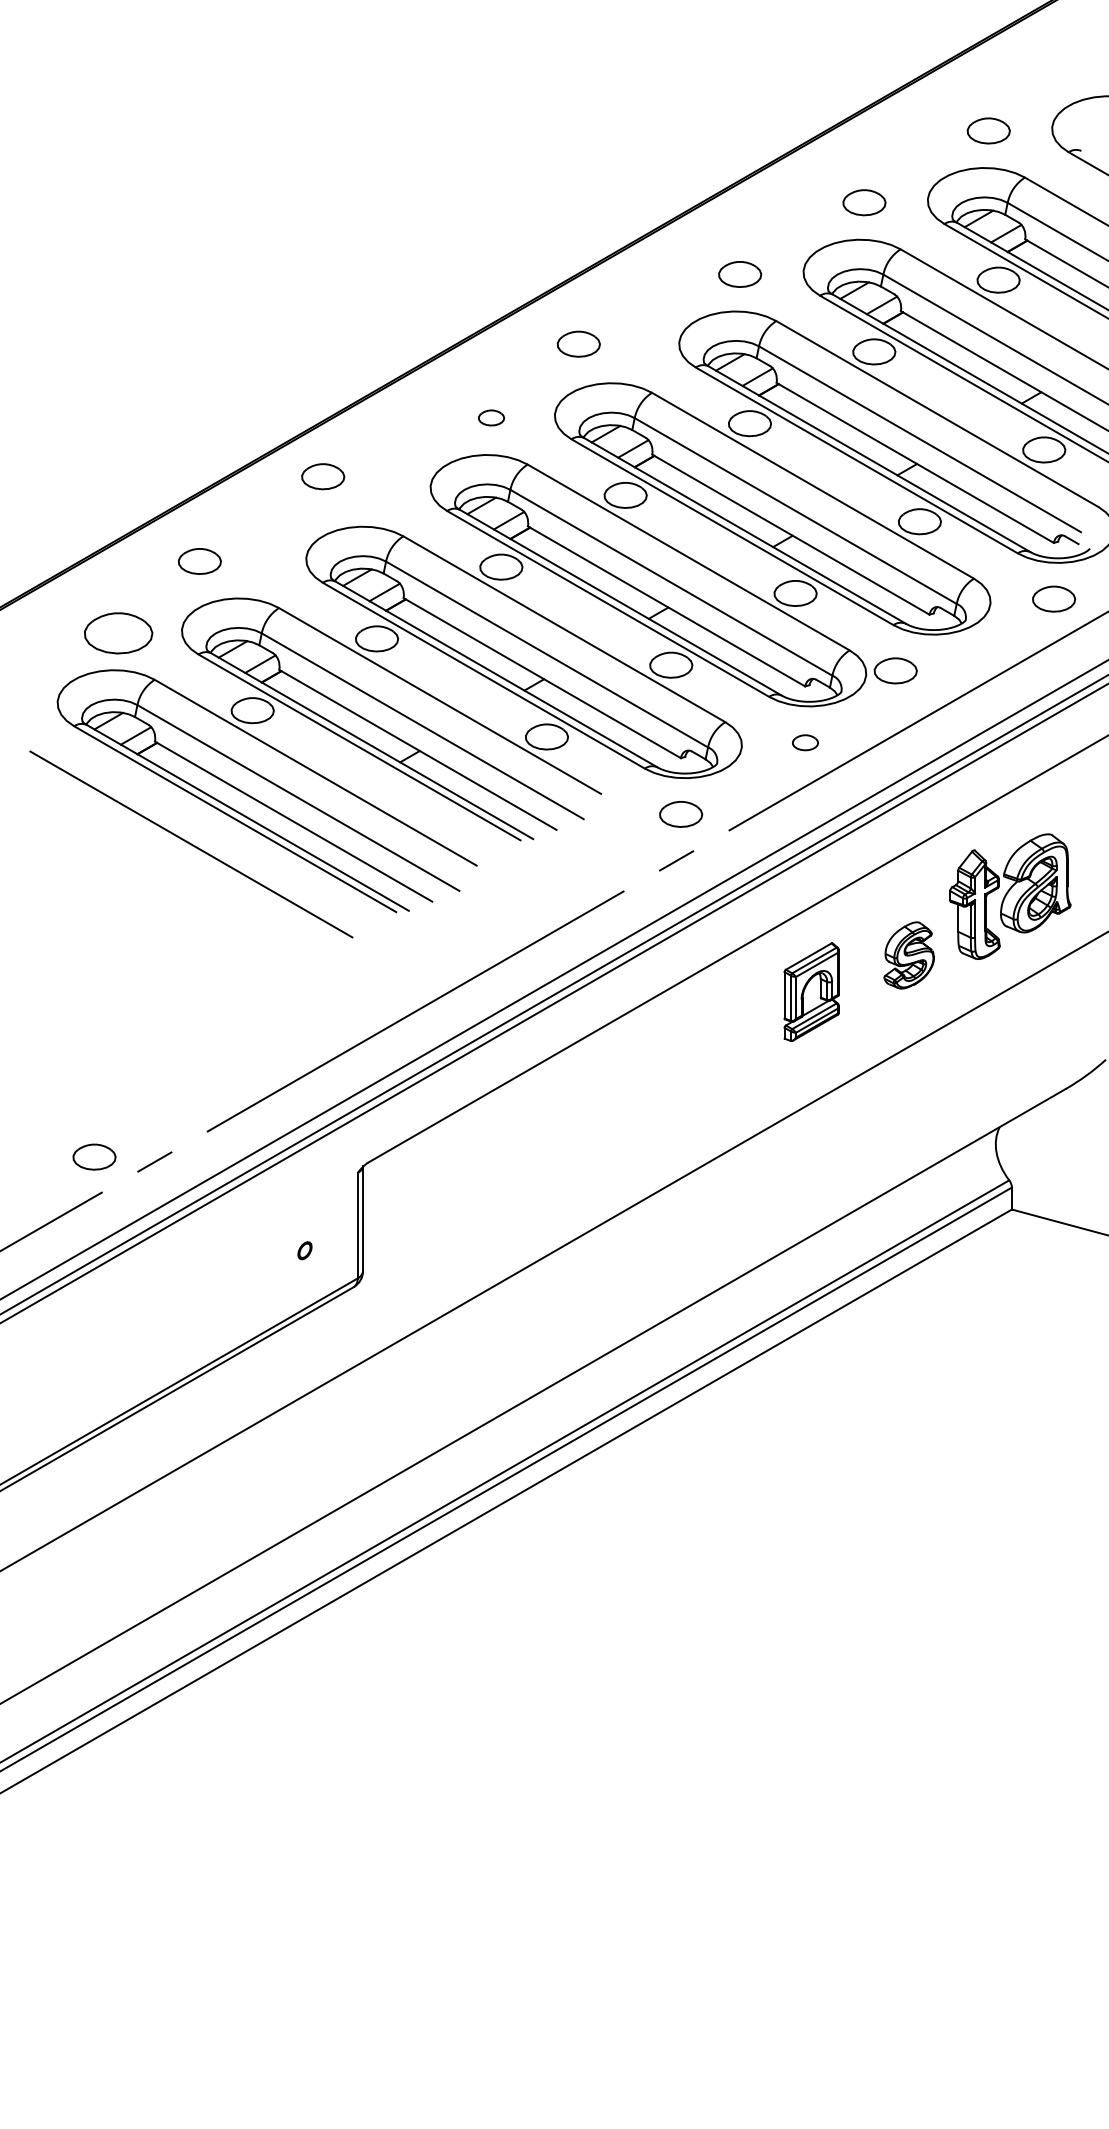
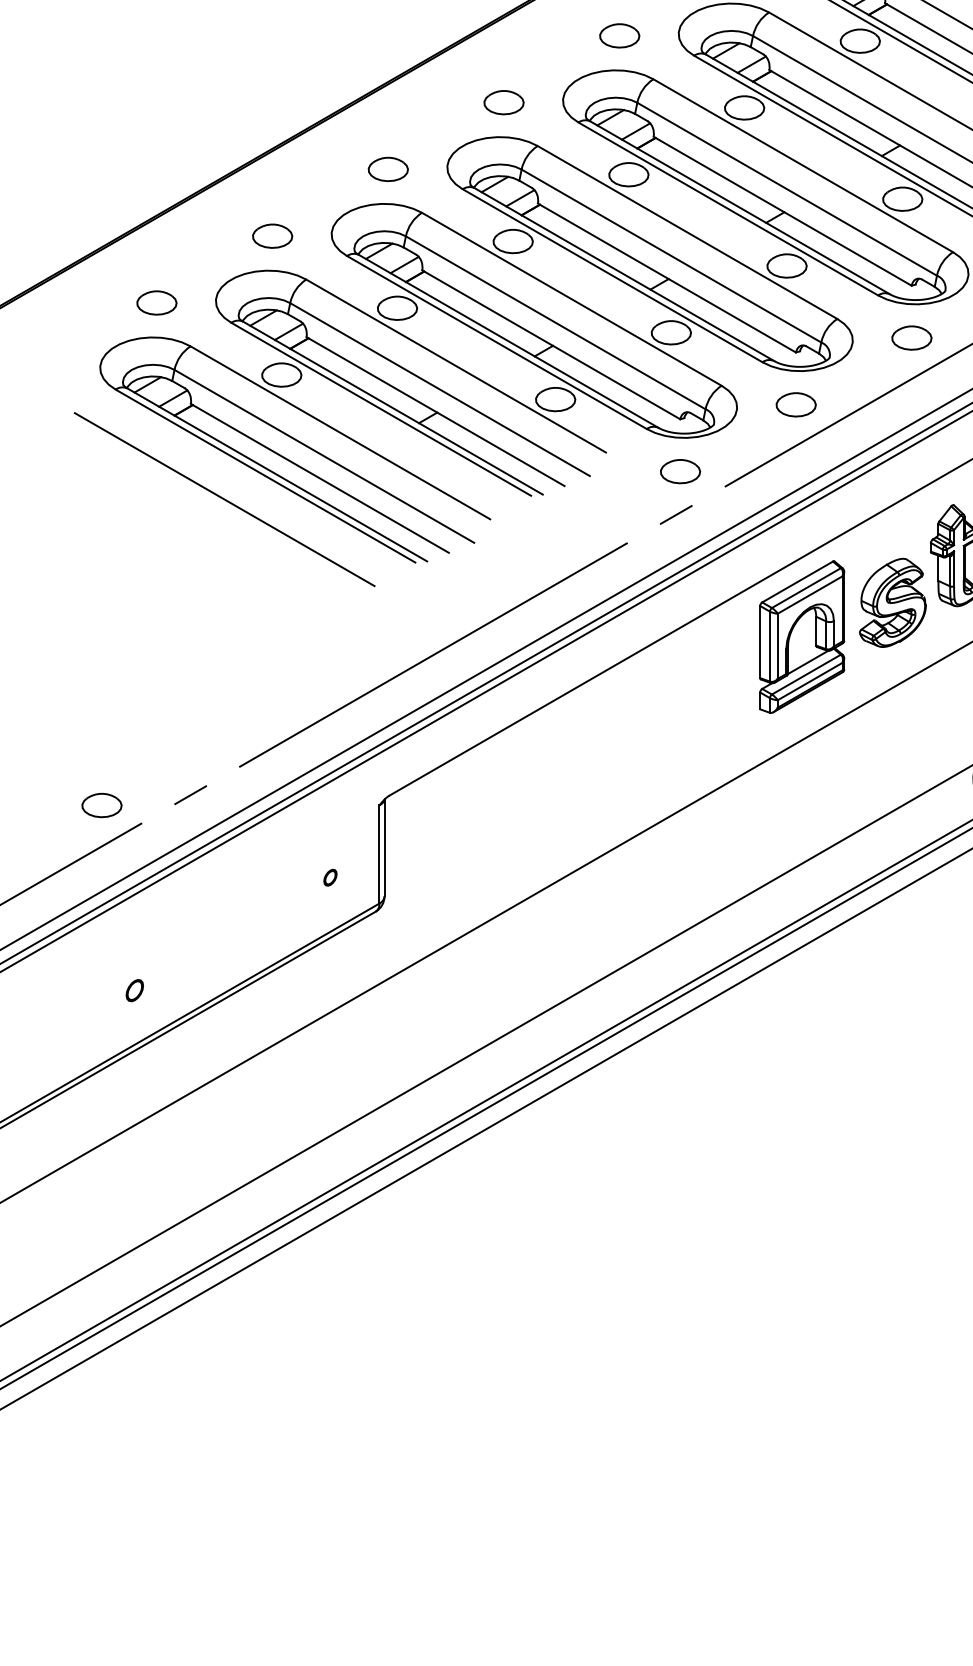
part: (578, 343) -> (619, 35), moved
part: (491, 417) -> (504, 102), size x1.67
part: (323, 476) -> (388, 169), moved
part: (199, 561) -> (272, 236), moved
part: (118, 632) -> (156, 302), size x0.62
part: (895, 670) -> (911, 337), moved
part: (805, 742) -> (796, 404), size x1.67
part: (908, 955) -> (892, 602), size x1.43
part: (811, 991) -> (801, 636), size x1.67
part: (94, 1156) -> (101, 804), moved
part: (94, 1371) -> (134, 990), added

